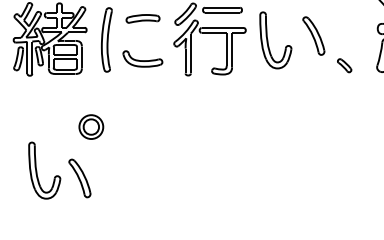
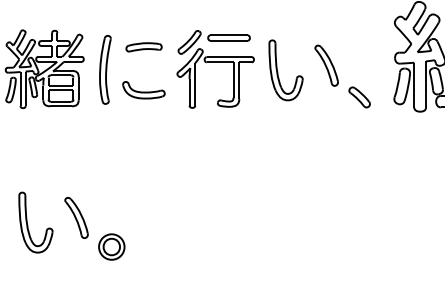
part: (344, 65) -> (359, 97), size x1.43
part: (91, 126) -> (111, 246), moved
part: (37, 173) -> (28, 225), moved

